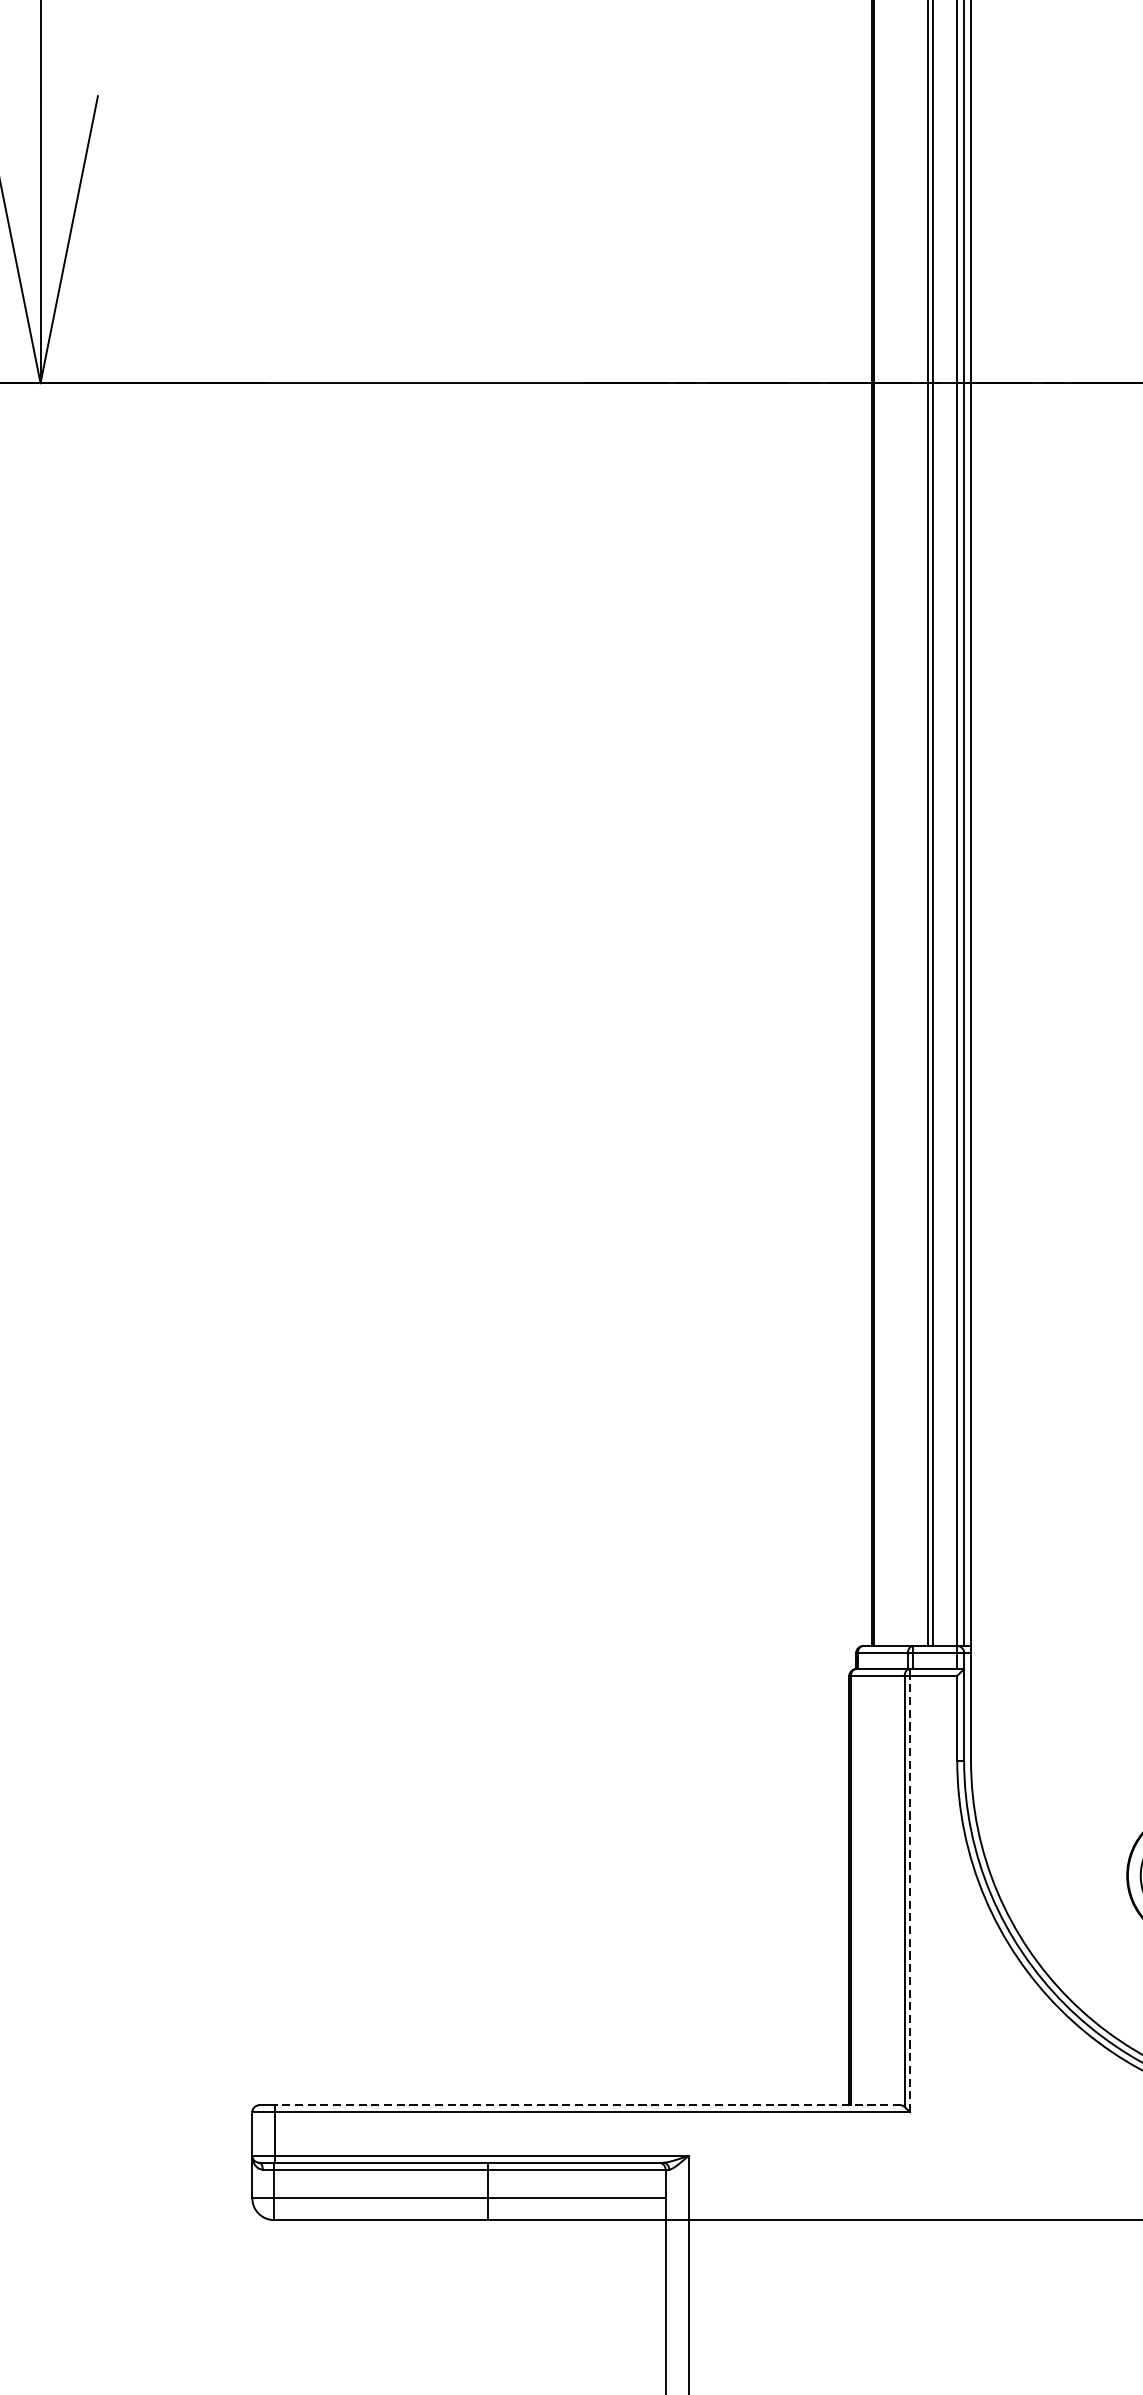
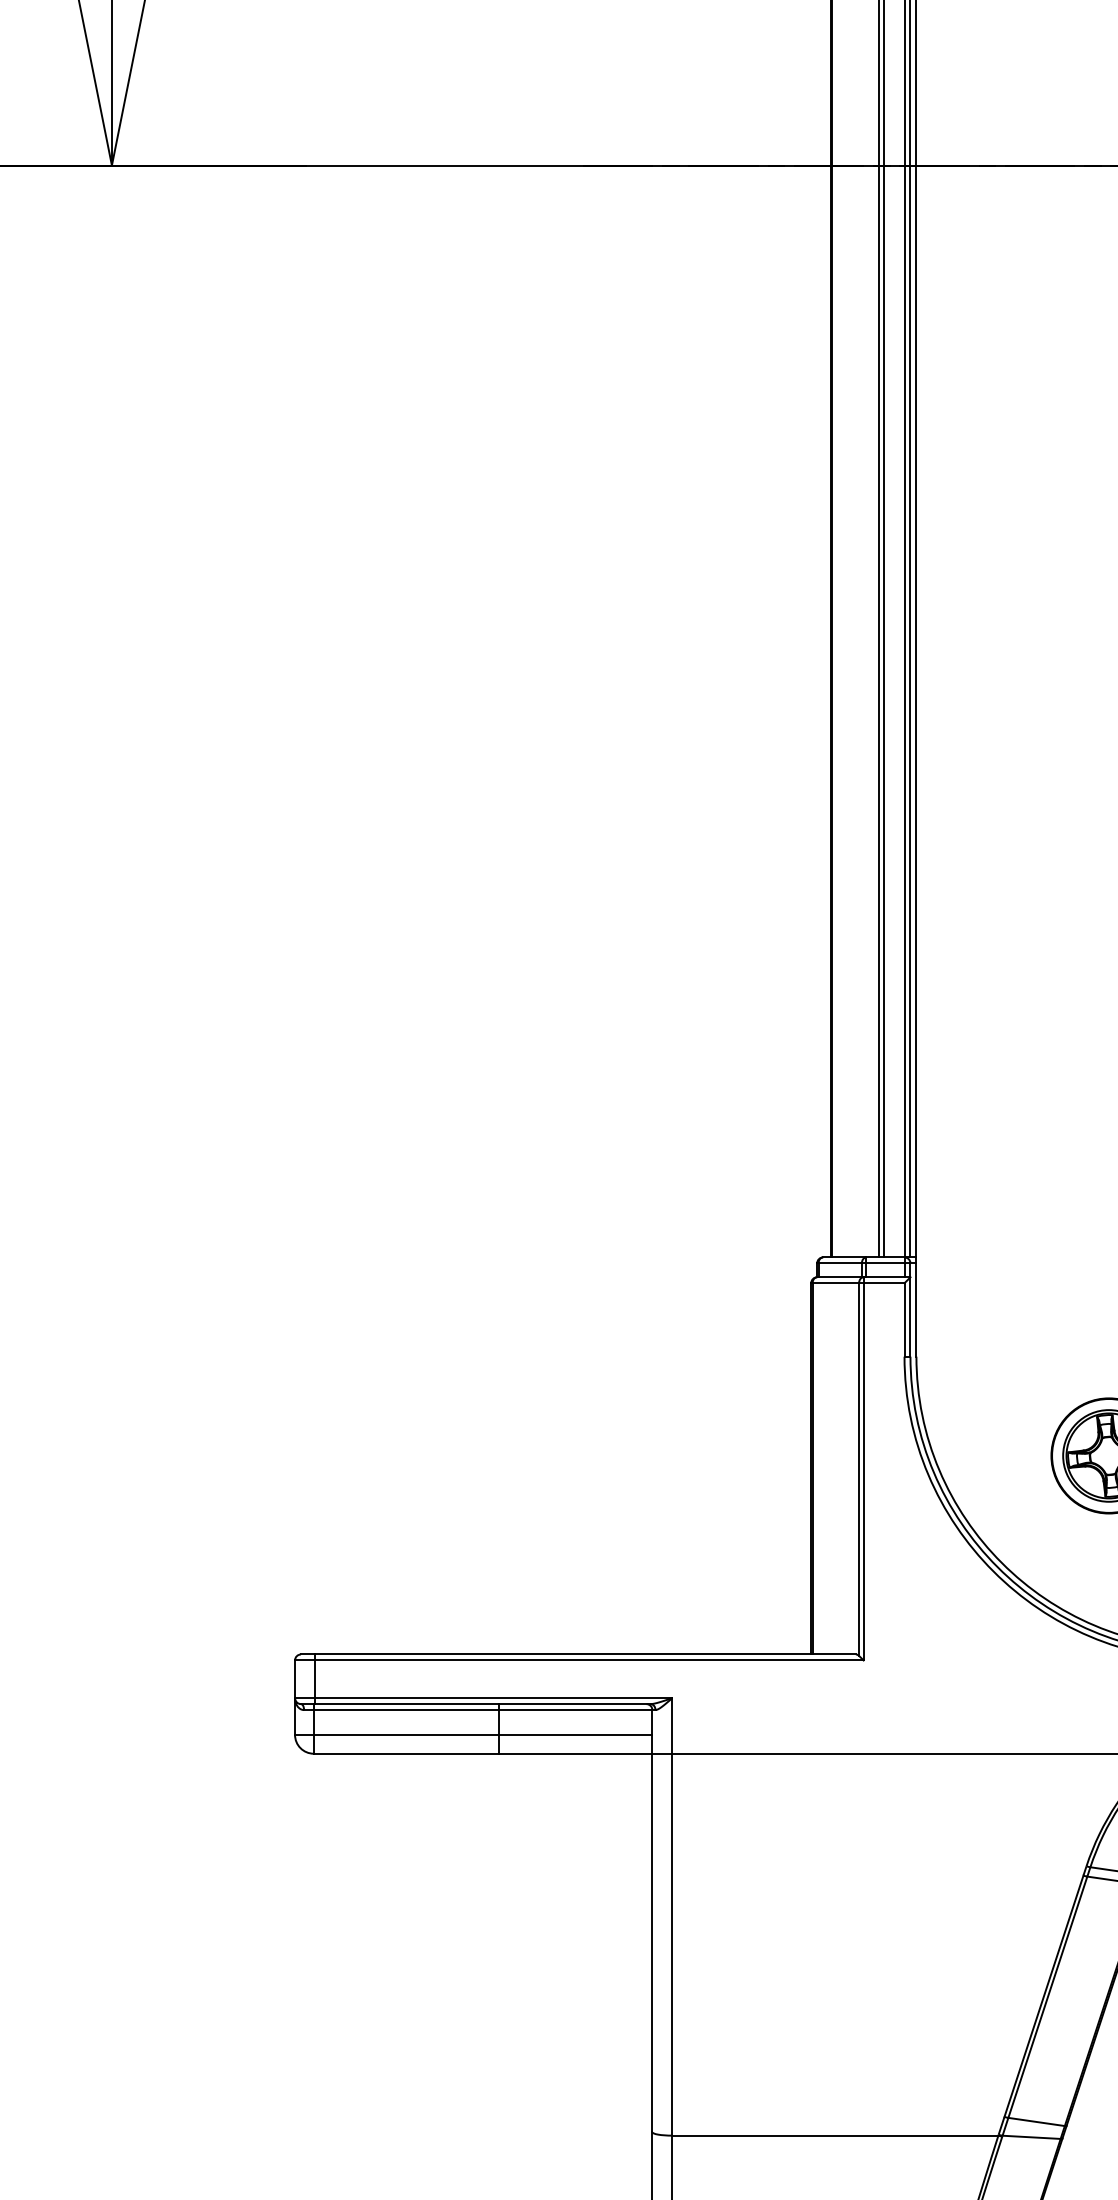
line: (909, 1893) -> (863, 1471), dashed -> solid
line: (587, 2105) -> (584, 1654), dashed -> solid

